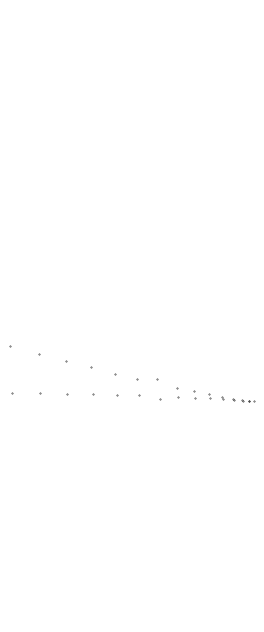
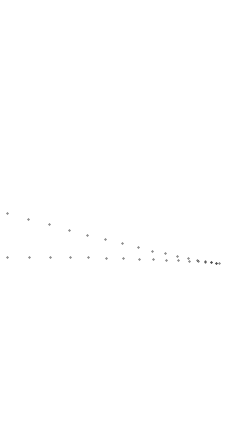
part: (158, 390) -> (152, 255), size x0.62

